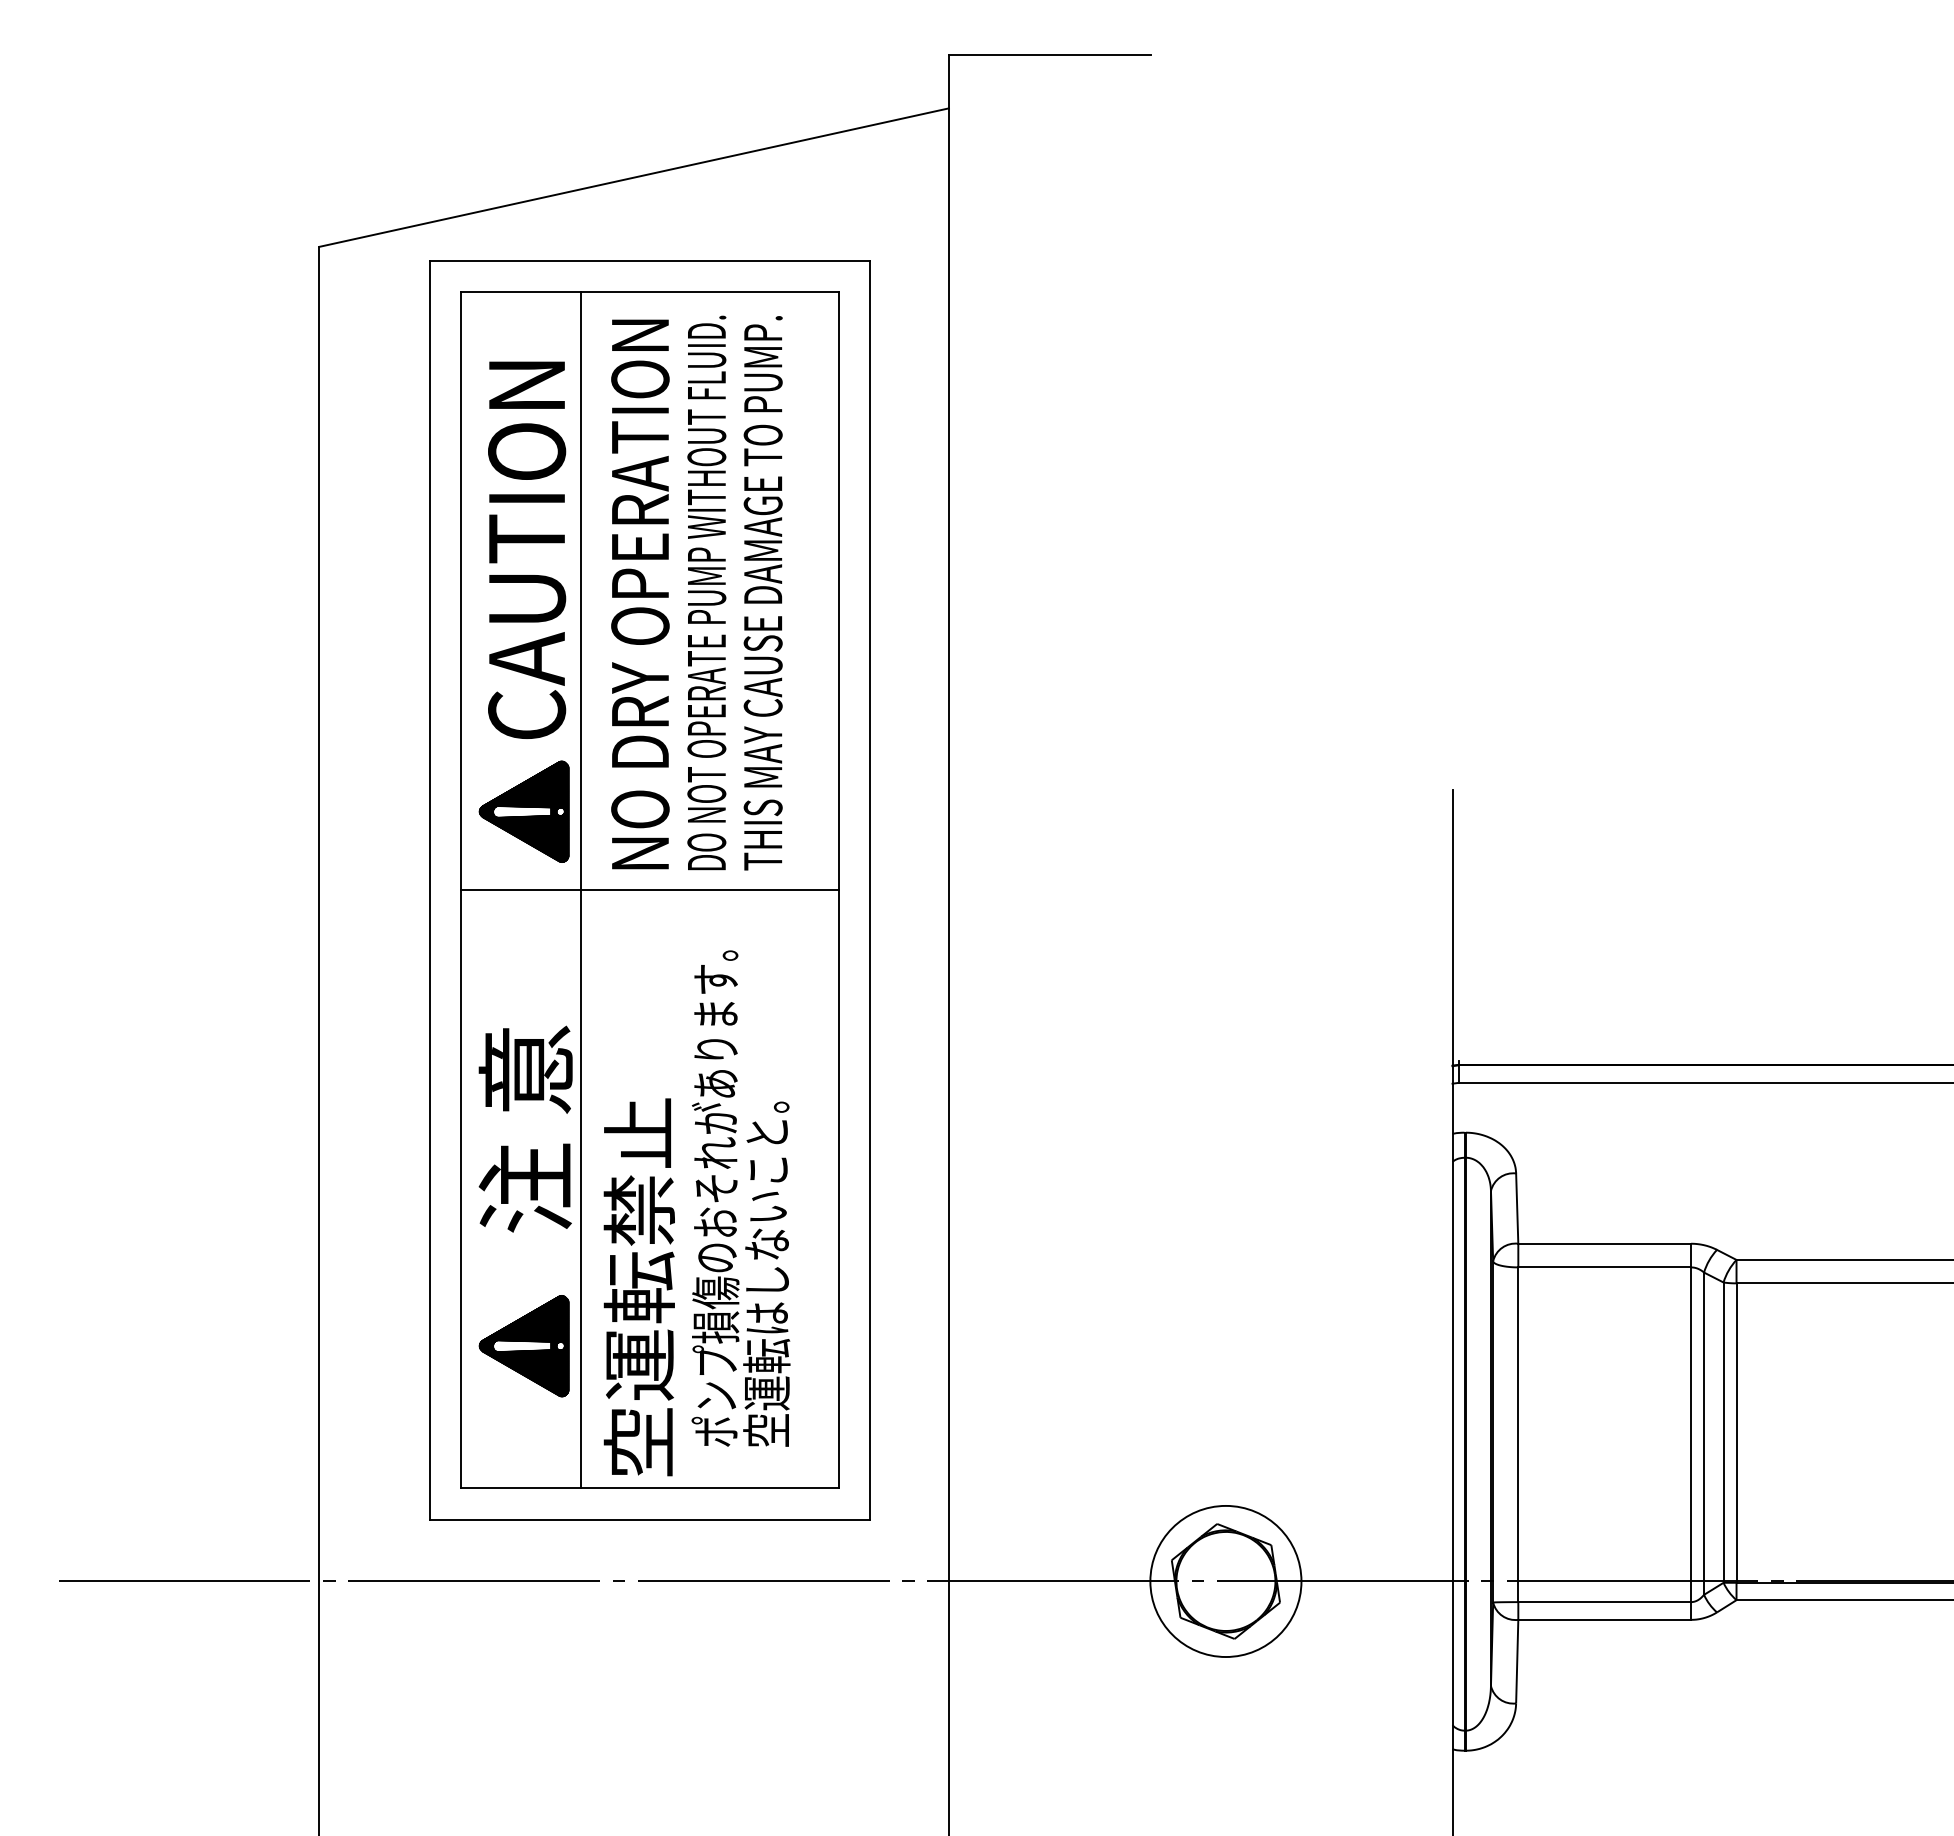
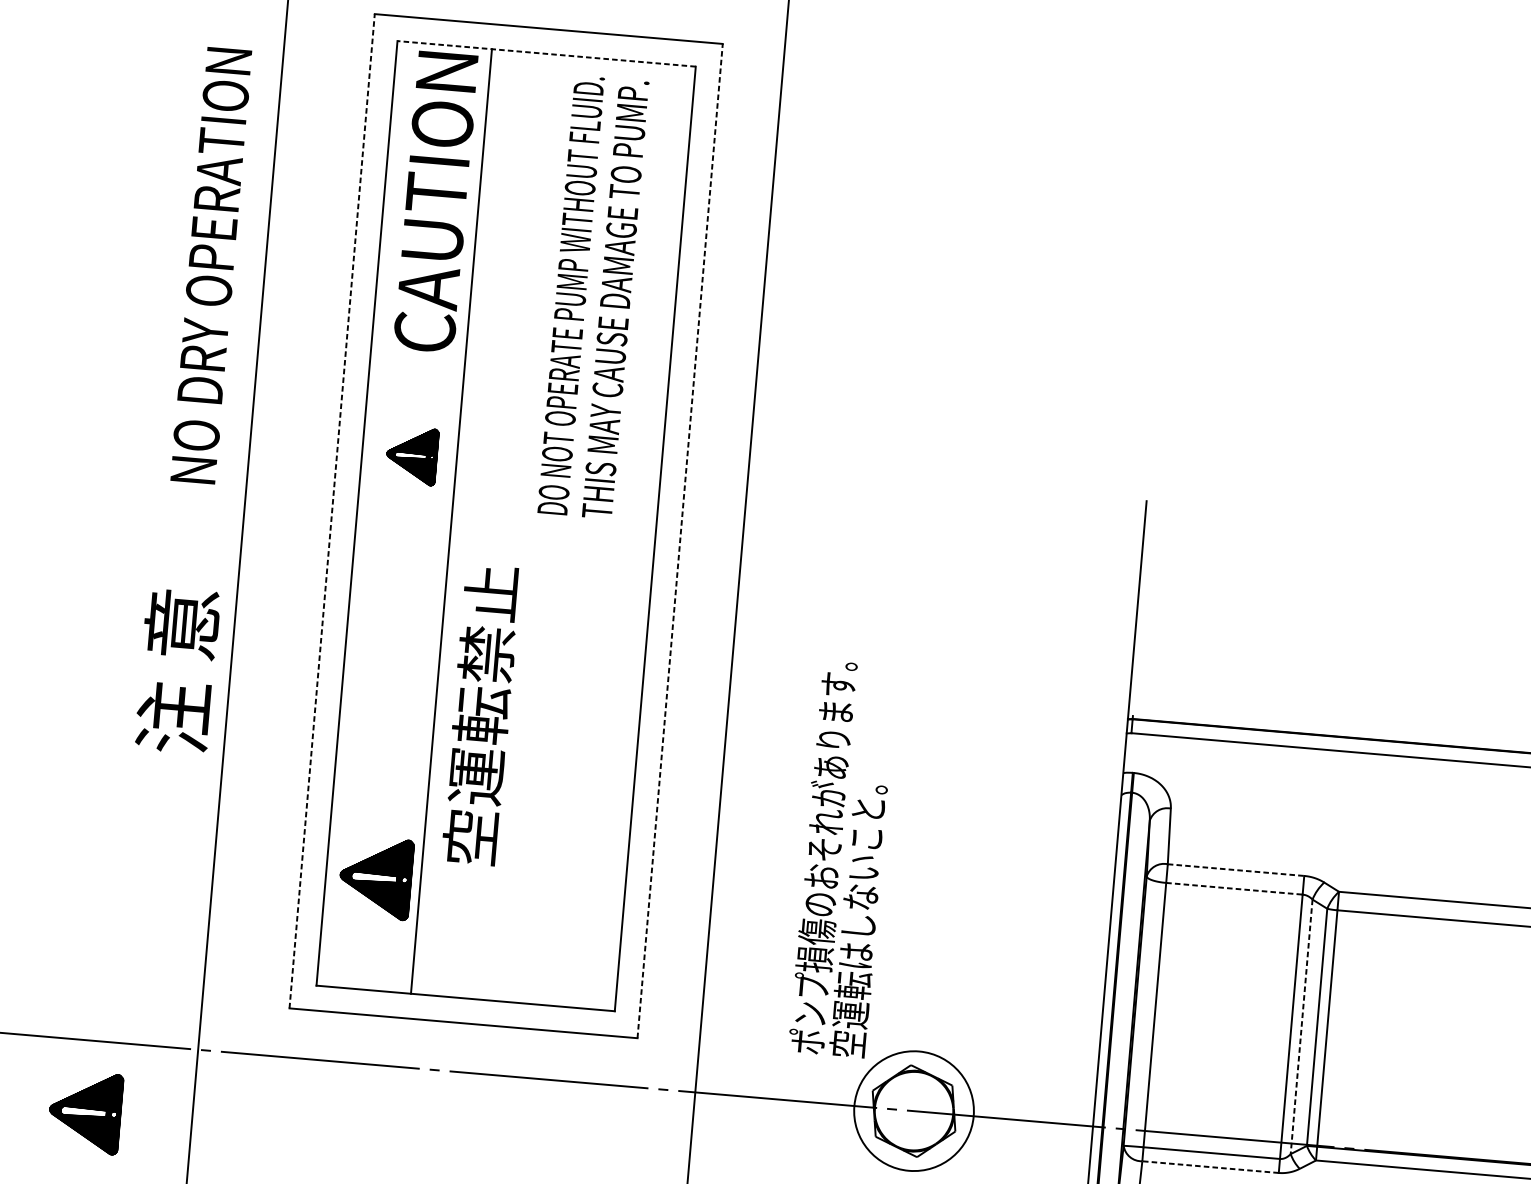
line: (650, 292) -> (546, 54), solid -> dashed
text: (527, 549) -> (436, 201), moved
text: (640, 594) -> (211, 265), moved
part: (523, 811) -> (411, 455), size x0.7
line: (429, 890) -> (331, 511), solid -> dashed
line: (649, 890) -> (505, 526), removed
line: (870, 890) -> (680, 541), solid -> dashed
text: (525, 1128) -> (177, 670), moved
text: (740, 1198) -> (843, 859), moved
line: (1605, 1243) -> (1236, 869), solid -> dashed
line: (1605, 1267) -> (1235, 888), solid -> dashed
text: (638, 1287) -> (480, 715), moved
line: (1704, 1434) -> (1301, 1027), solid -> dashed
line: (1604, 1619) -> (1210, 1166), solid -> dashed
part: (183, 1672) -> (84, 1112), added

